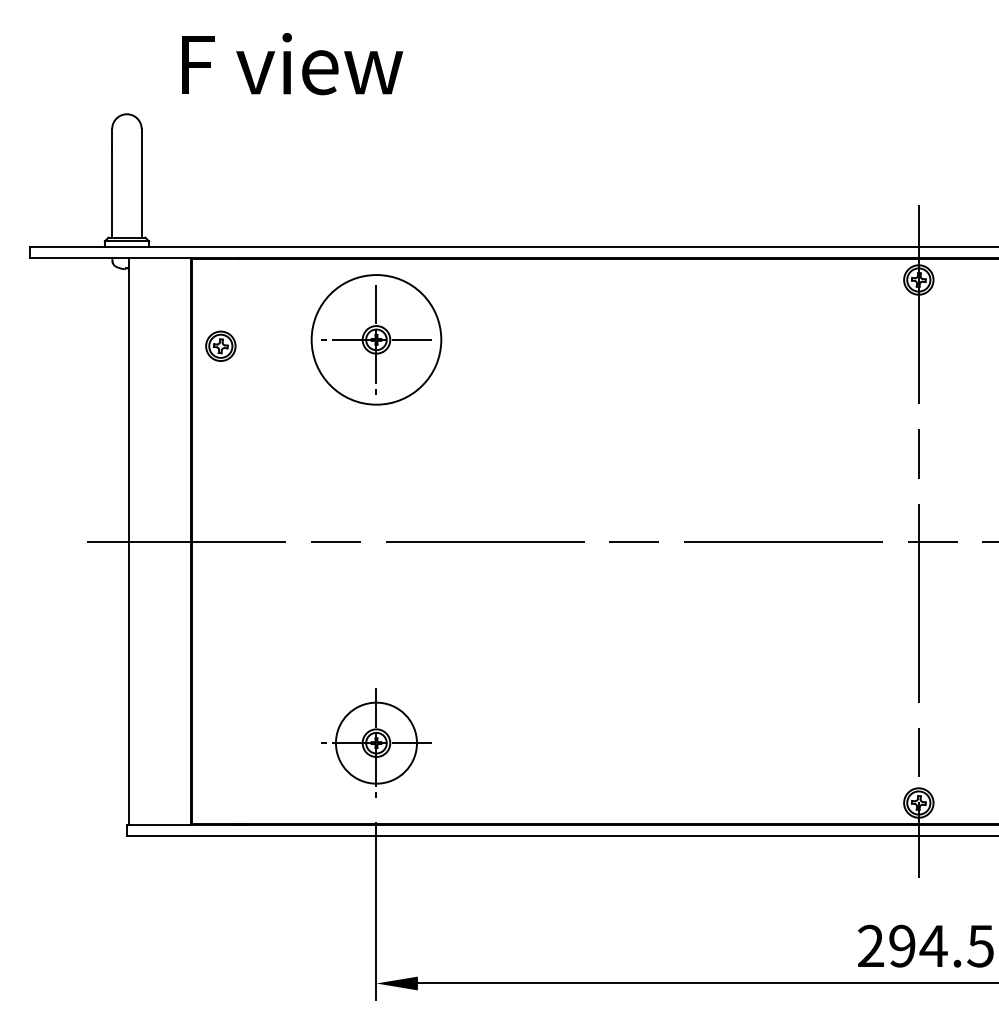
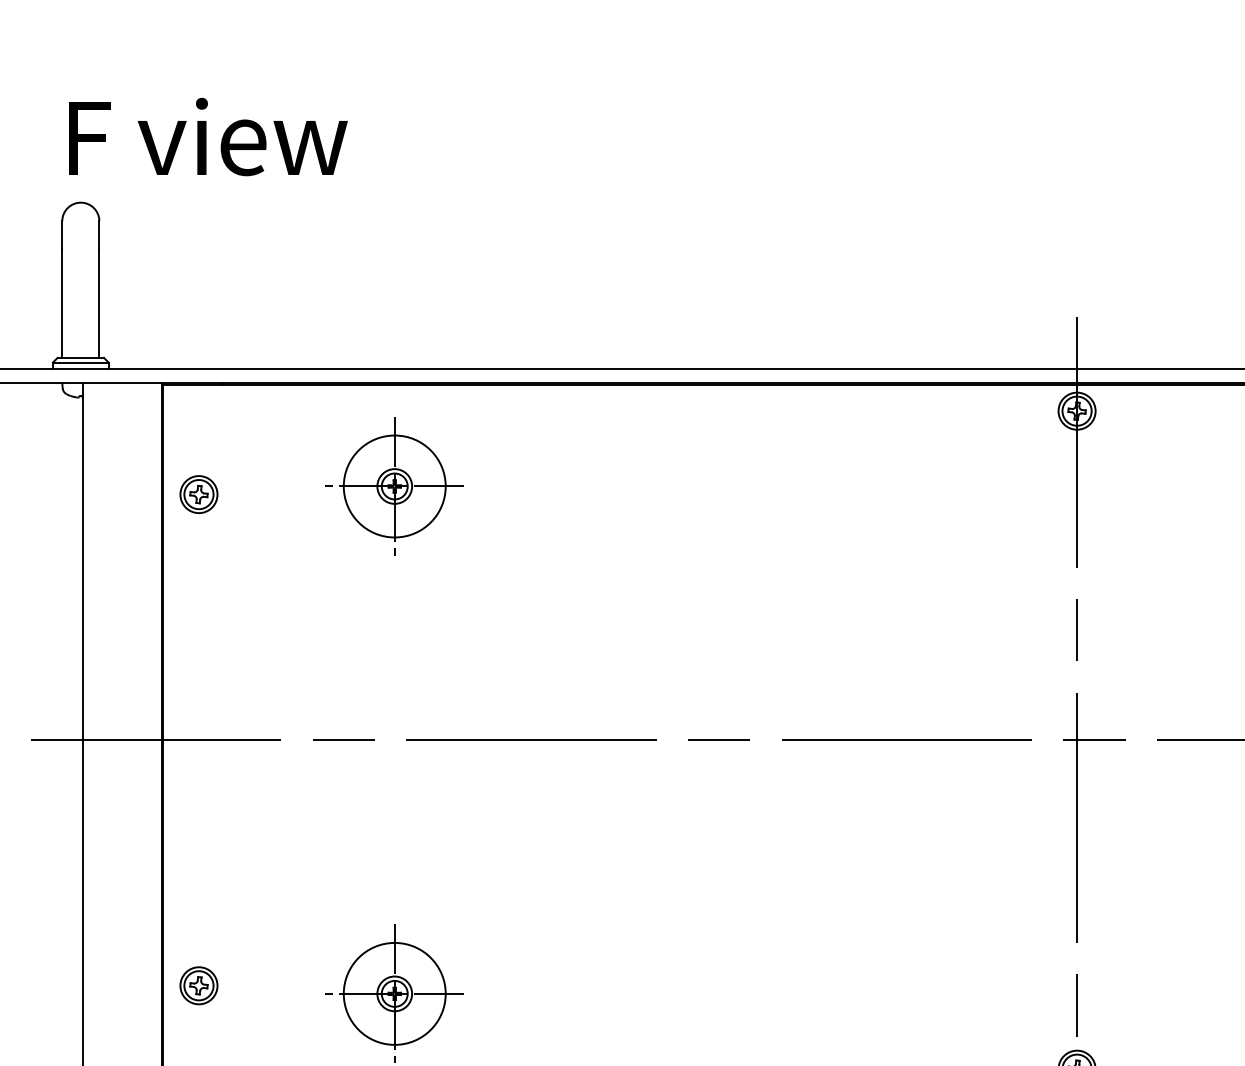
text: (292, 64) -> (208, 137), moved
circle: (376, 339) -> (394, 486), size x0.62
part: (220, 736) -> (198, 985), added

